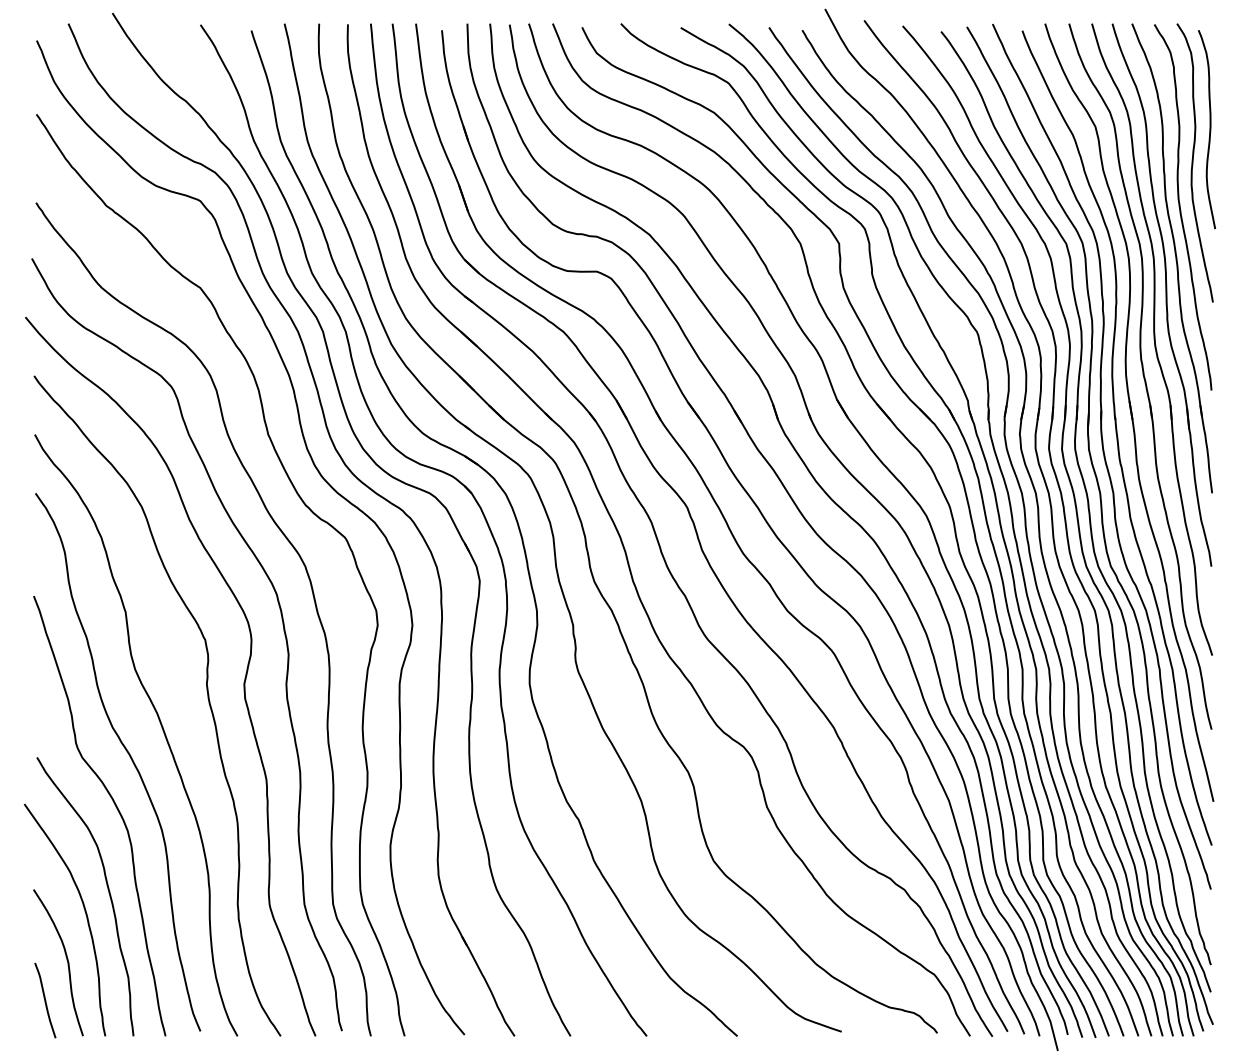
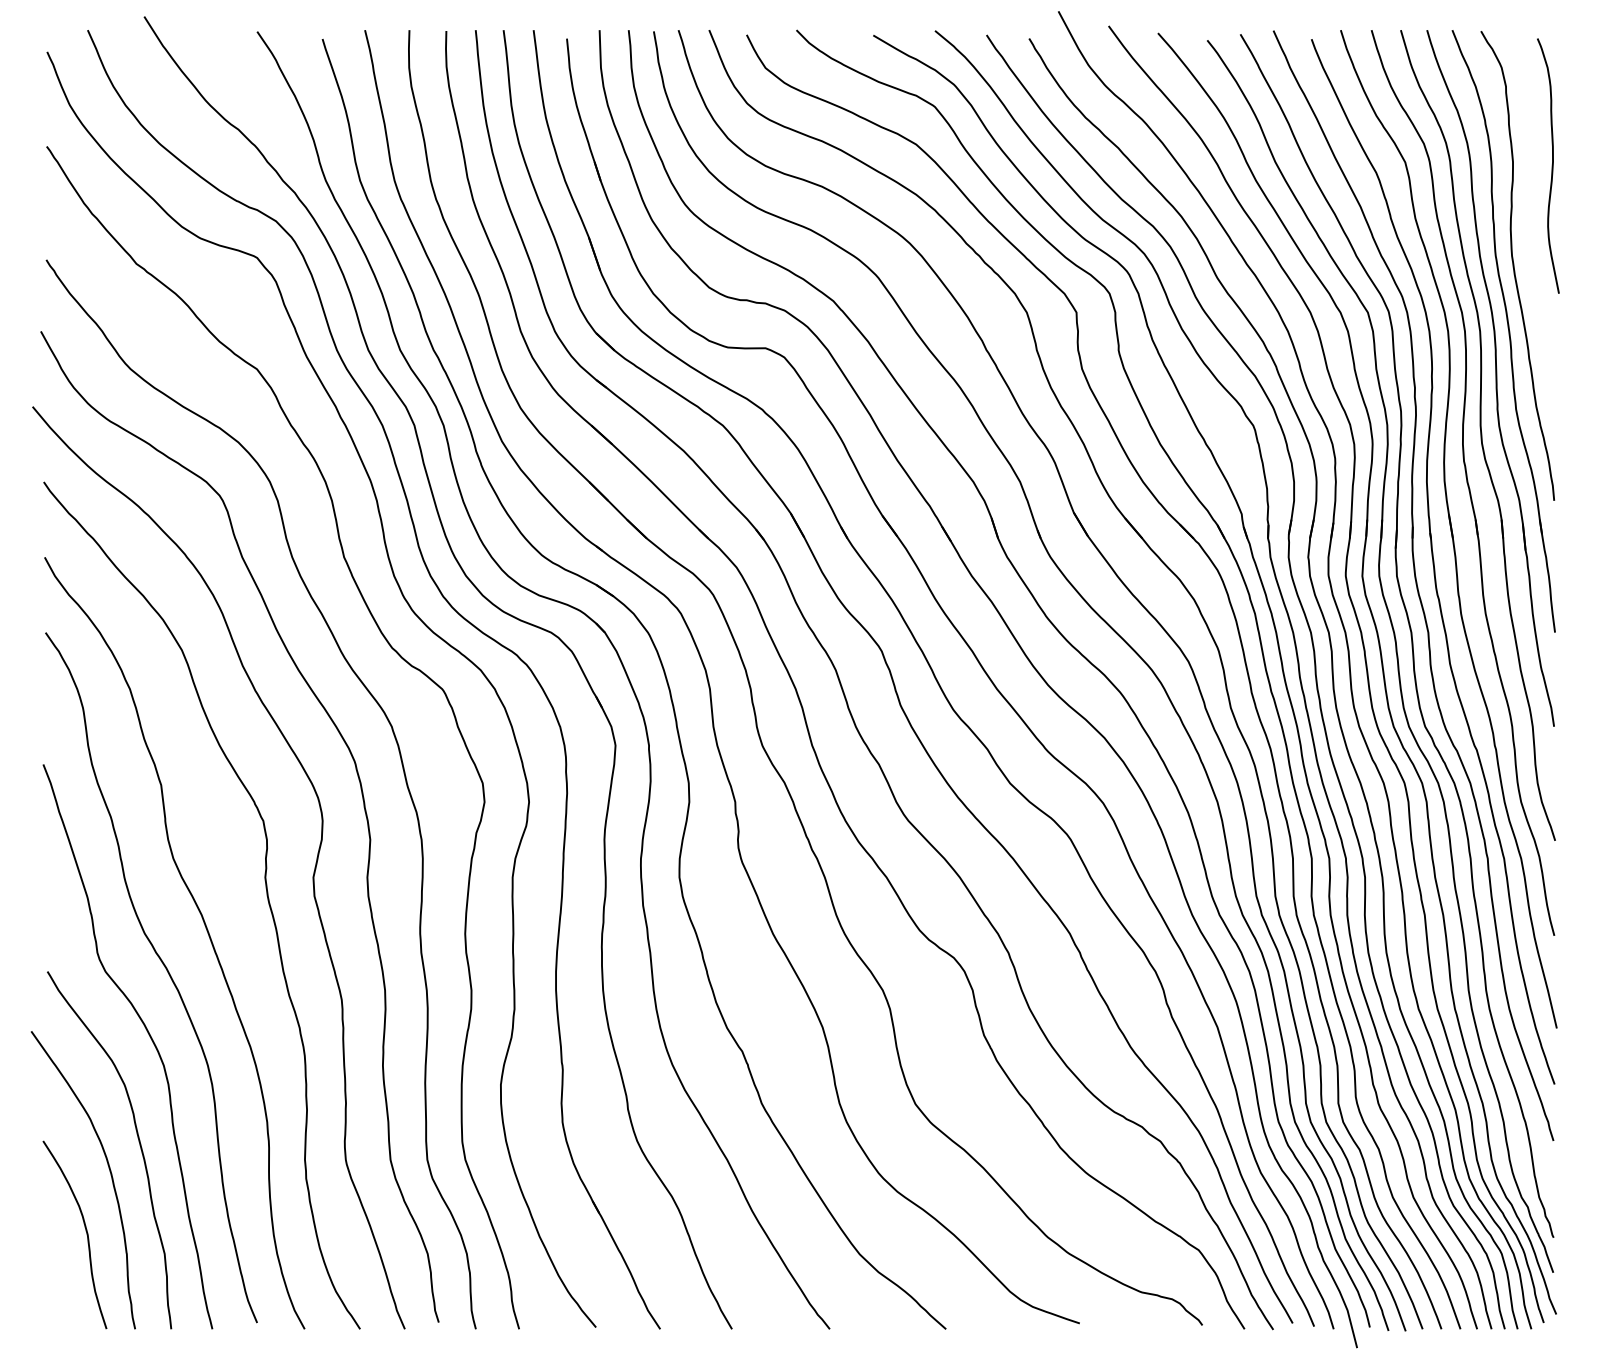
curve: (1193, 162) -> (1530, 208), removed
curve: (45, 1000) -> (58, 1283), removed

